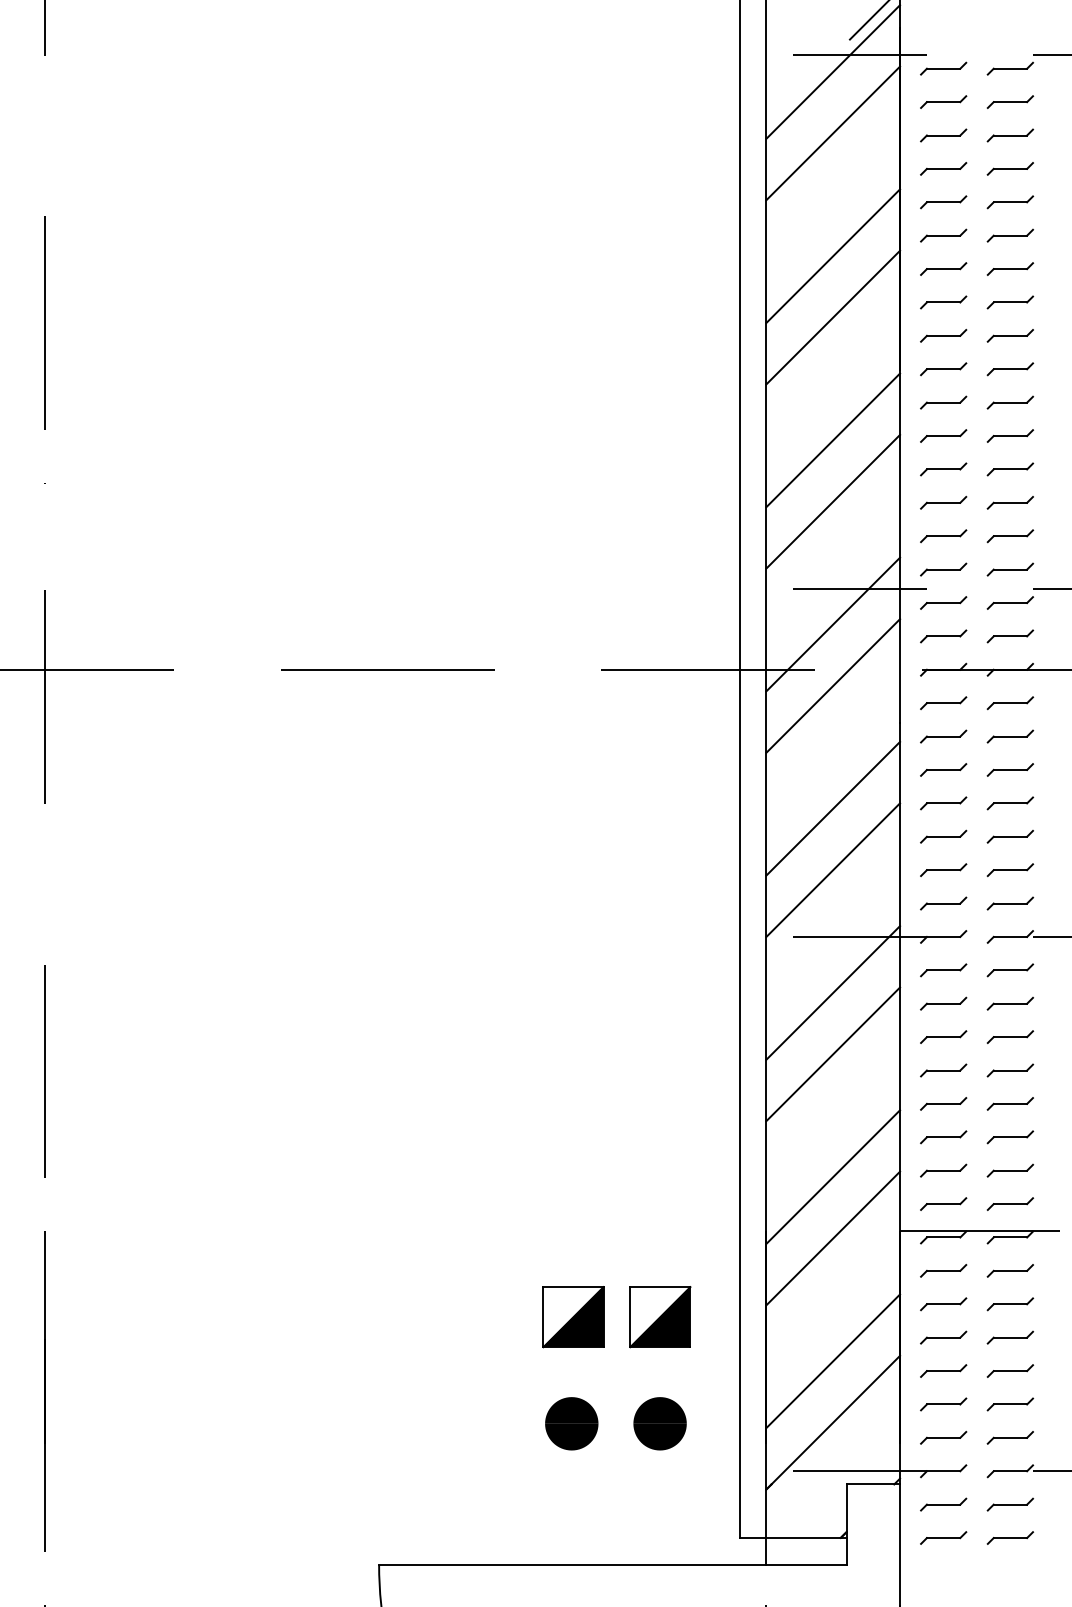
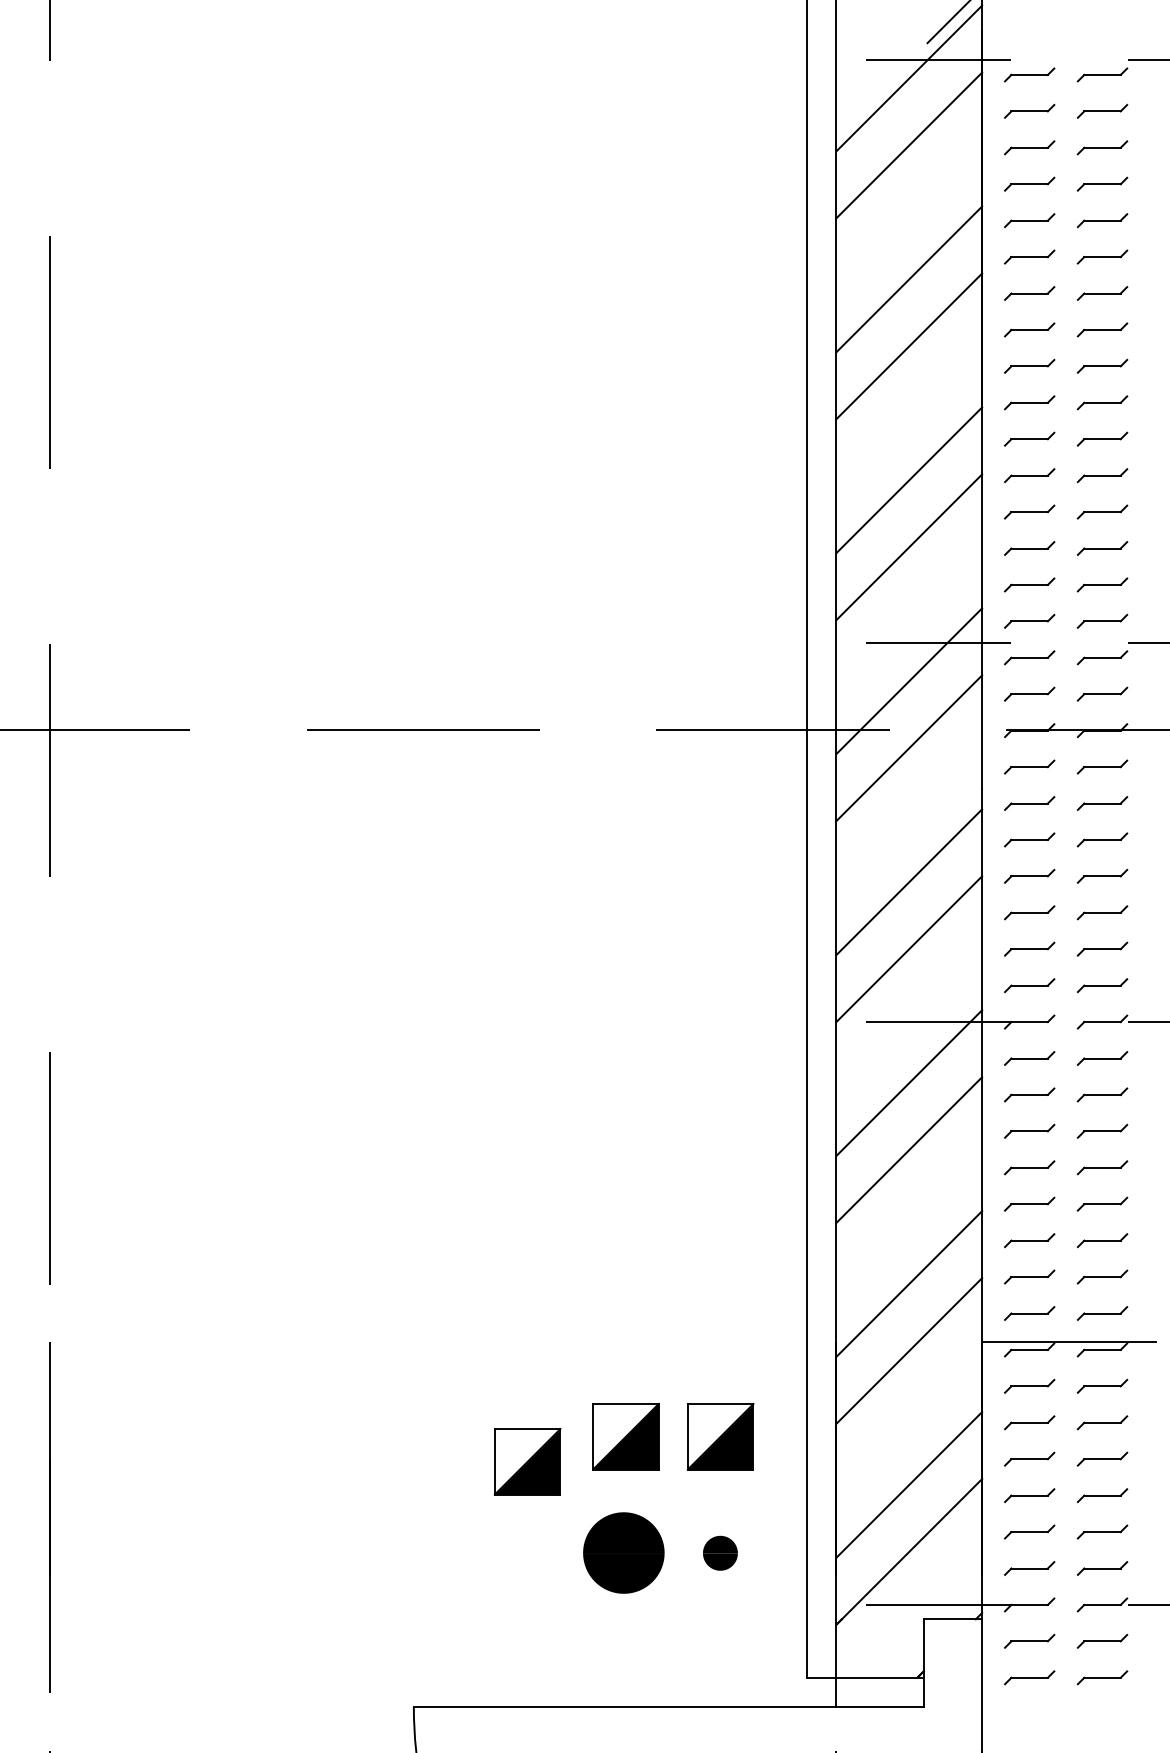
part: (483, 1339) -> (527, 1461), added
part: (572, 1424) -> (624, 1553), size x1.4
part: (660, 1424) -> (720, 1553), size x0.6

